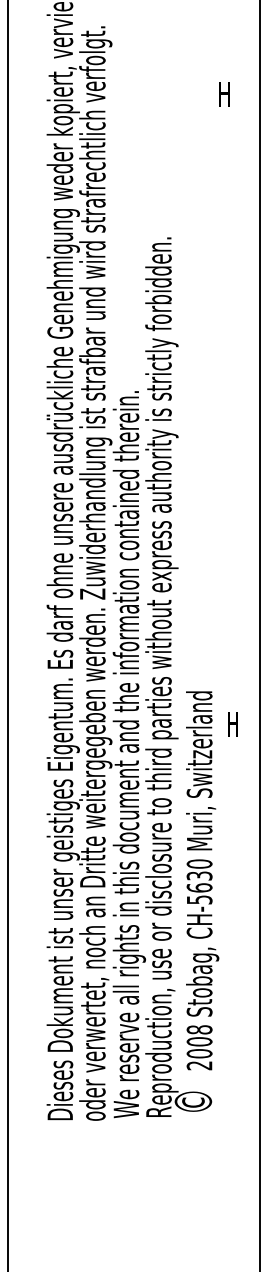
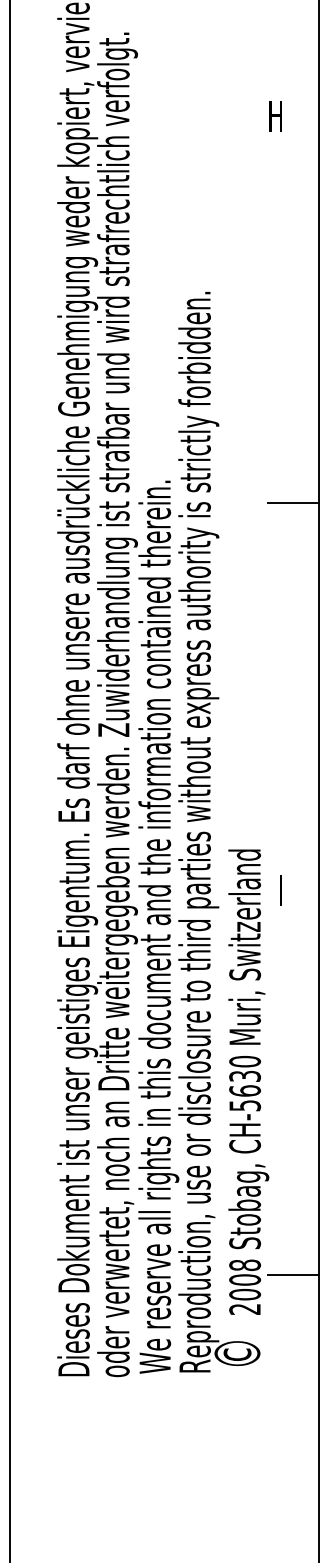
line: (238, 409) -> (292, 503), added
text: (233, 724) -> (286, 890), H -> I
line: (238, 1037) -> (292, 1274), added

